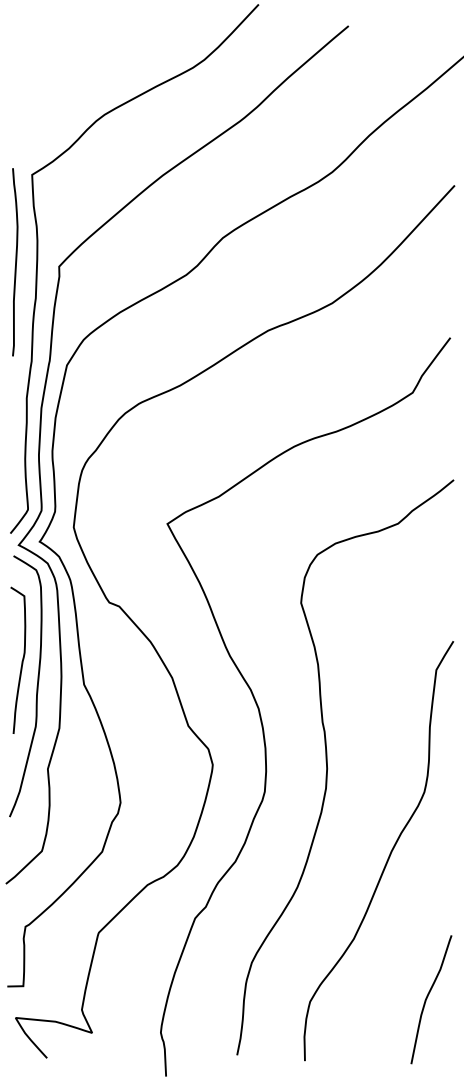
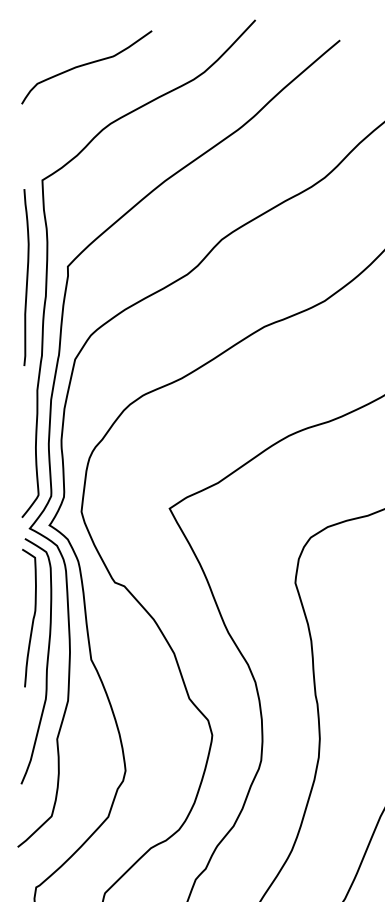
curve: (79, 52) -> (86, 65), added
curve: (15, 262) -> (26, 277), moved
curve: (21, 661) -> (32, 619), moved

